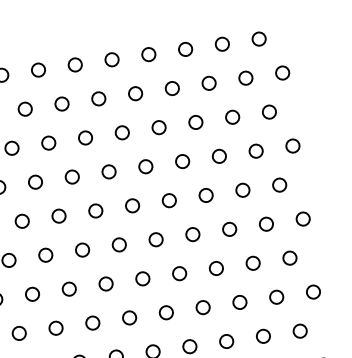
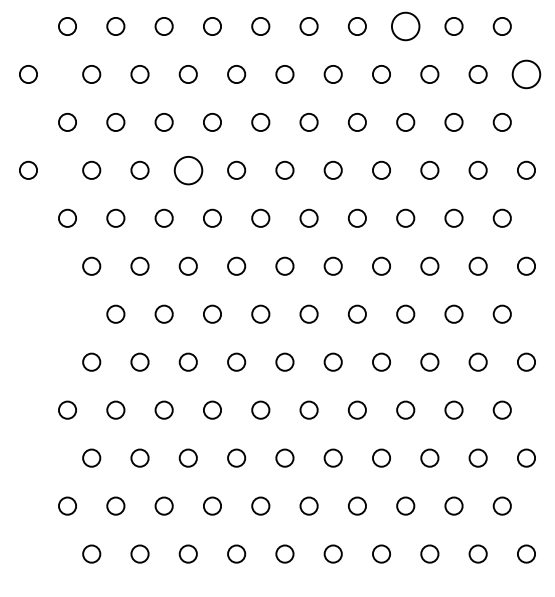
circle: (185, 49) -> (405, 26), size x1.6
circle: (282, 73) -> (526, 74), size x1.6
circle: (34, 181) -> (187, 169), size x1.6

